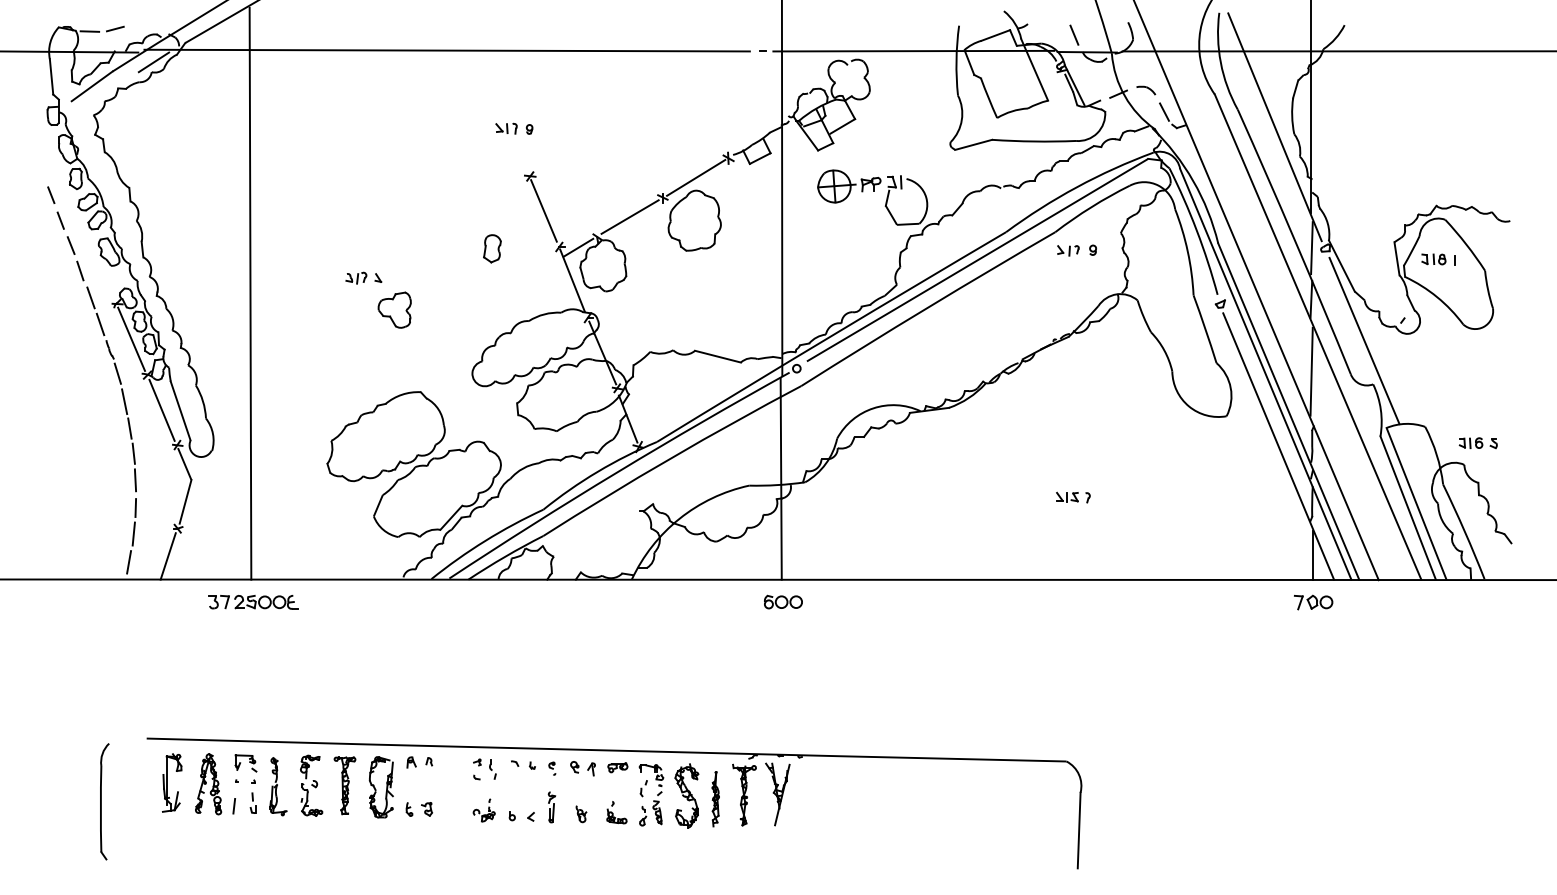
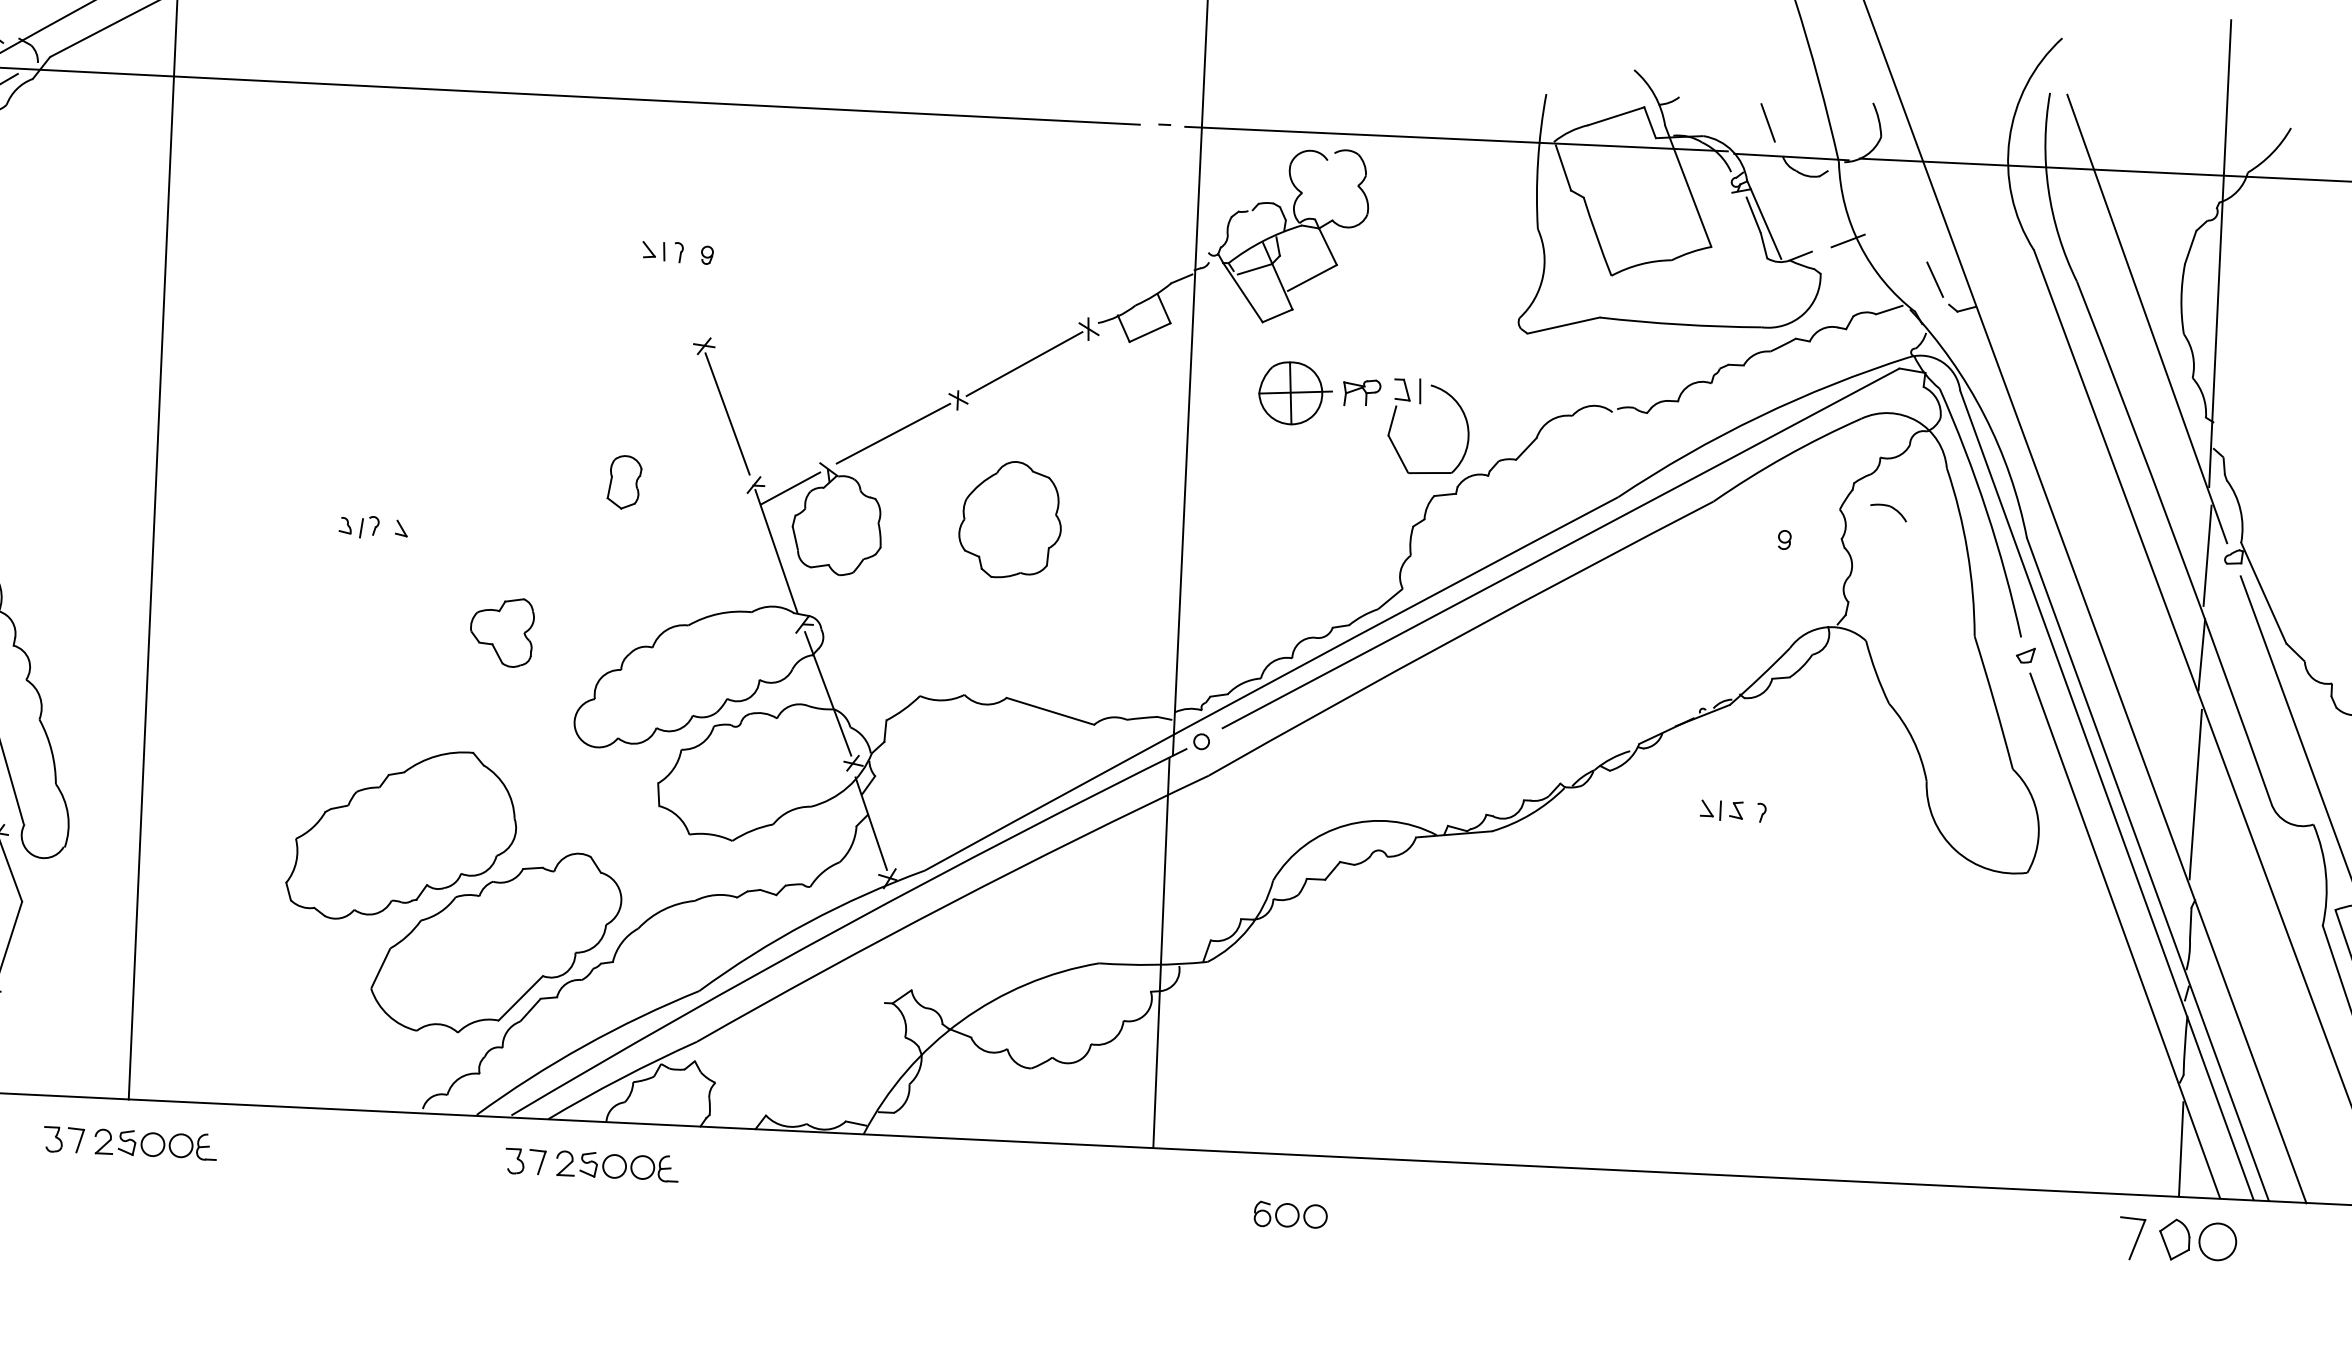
part: (1146, 90) -> (1889, 512), moved
part: (694, 220) -> (1010, 519), moved
part: (1068, 250) -> (1737, 538), removed
part: (394, 309) -> (501, 630), moved
part: (1073, 497) -> (1733, 811), moved
part: (783, 601) -> (1291, 1214), moved
part: (492, 602) -> (592, 1165), added
part: (1313, 602) -> (2178, 1240), size x1.6

